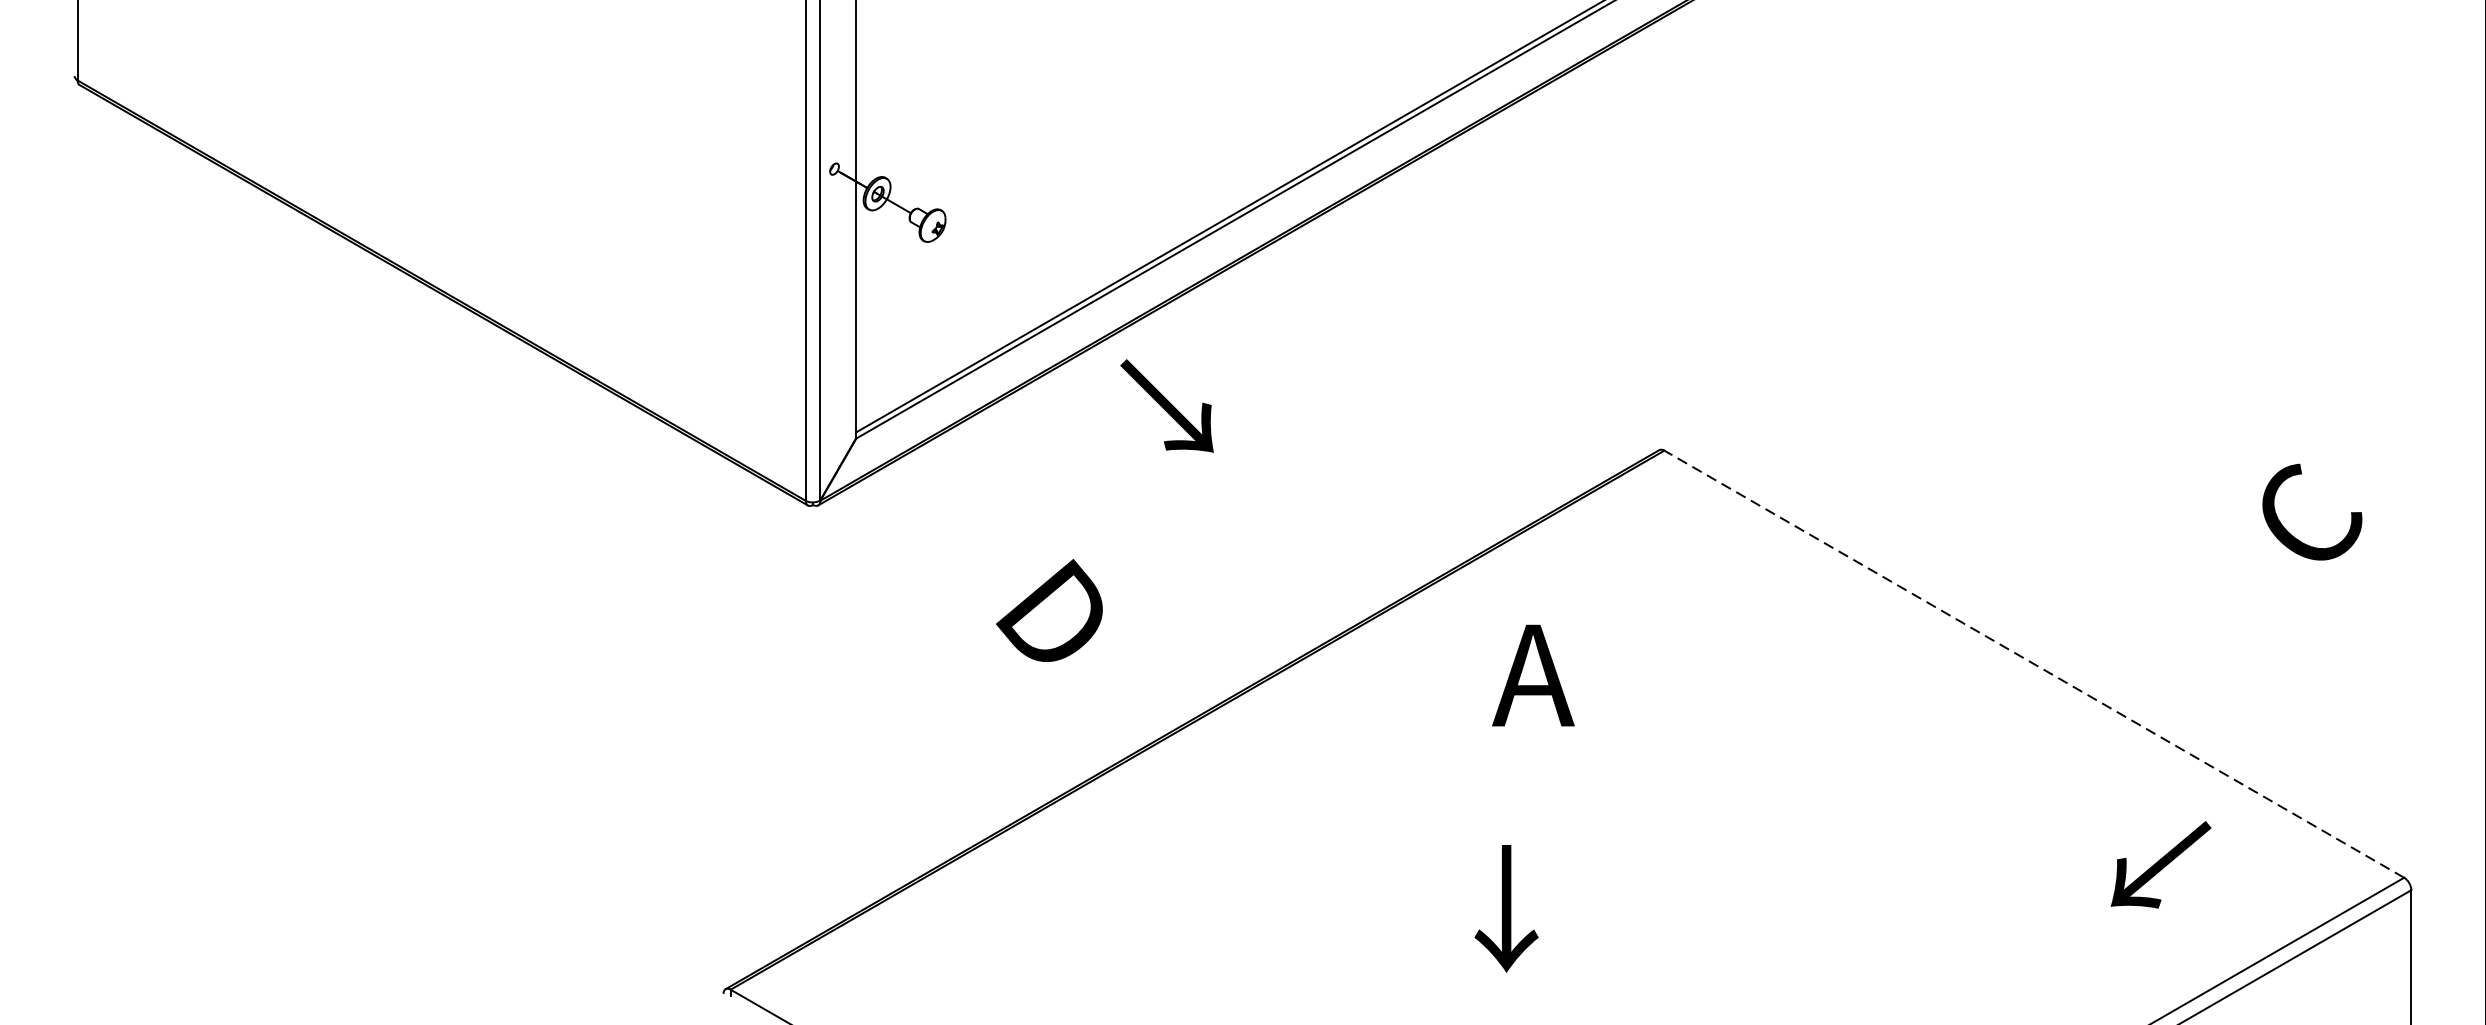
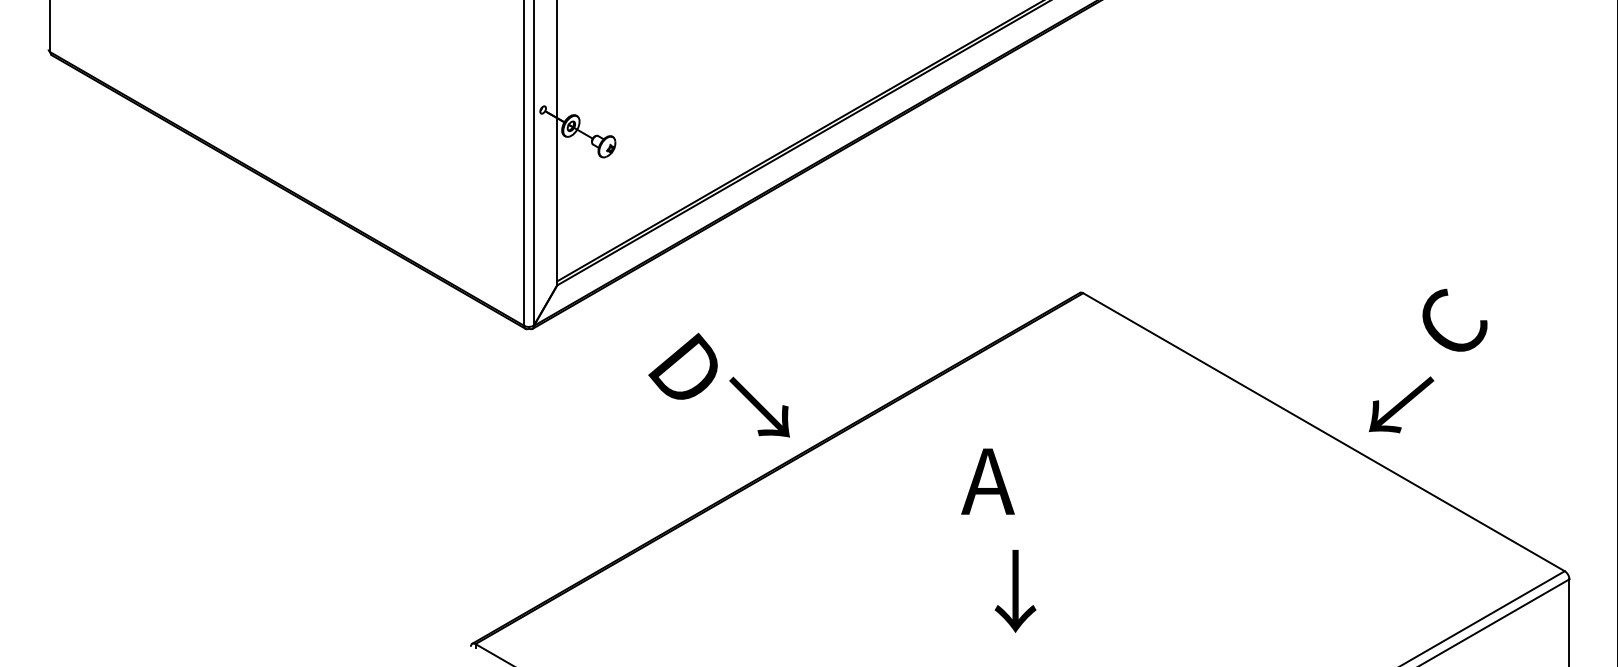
text: (1166, 404) -> (759, 406), moved
text: (2311, 510) -> (1454, 319), moved
text: (1048, 609) -> (682, 365), moved
line: (2035, 664) -> (1324, 432), dashed -> solid
text: (1532, 675) -> (987, 481), moved
text: (2160, 864) -> (1401, 404), moved
text: (1506, 908) -> (1015, 591), moved

